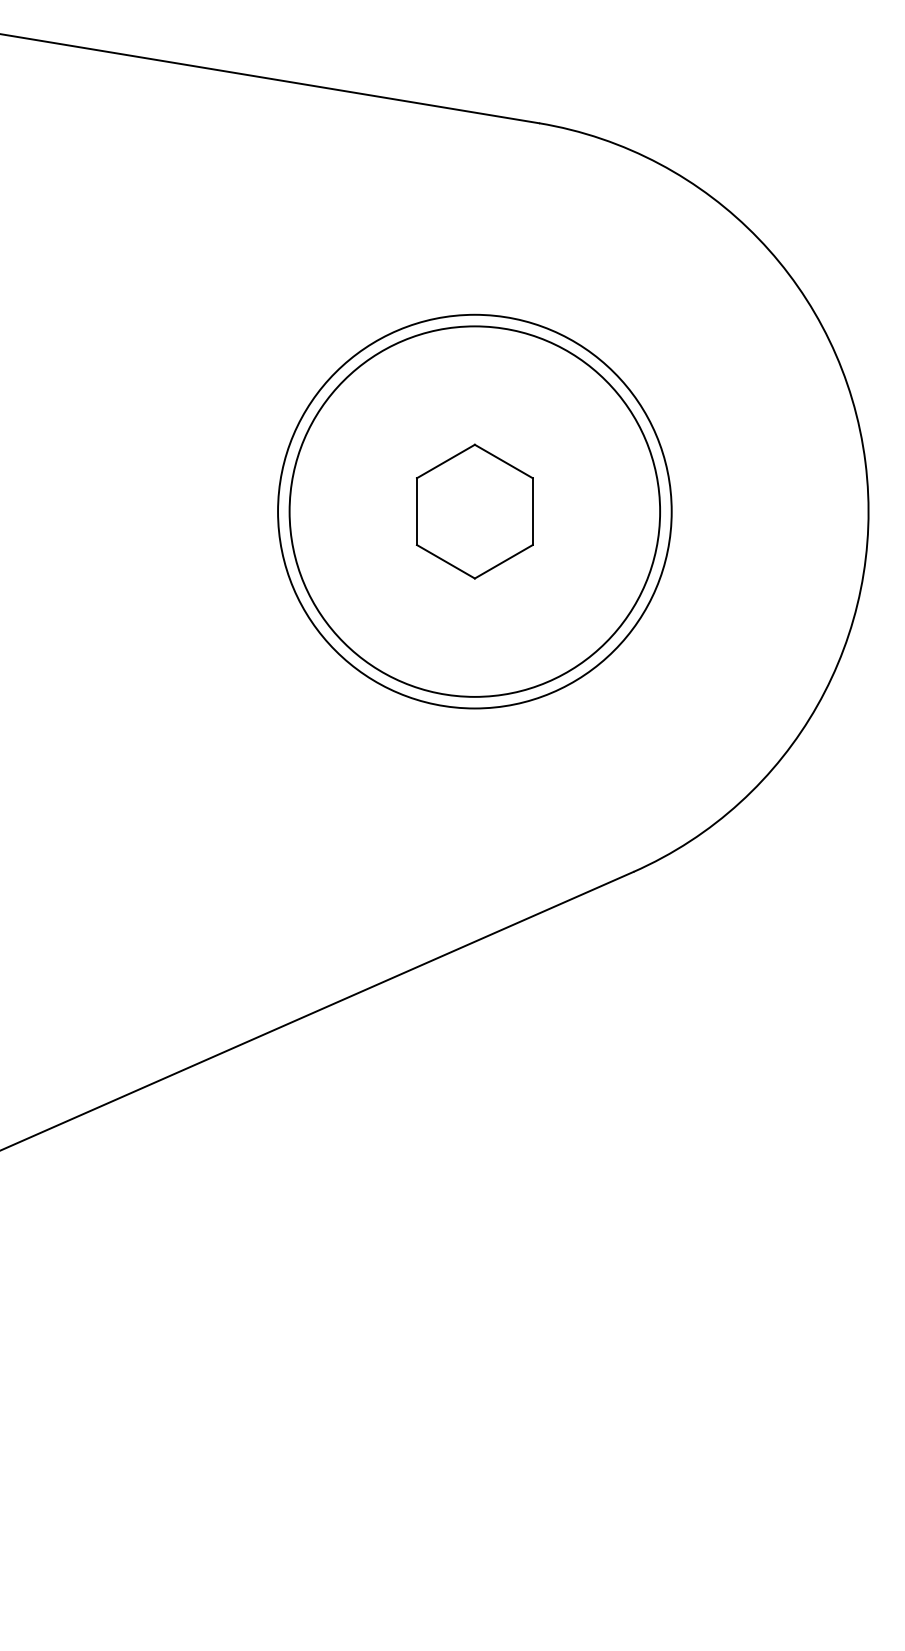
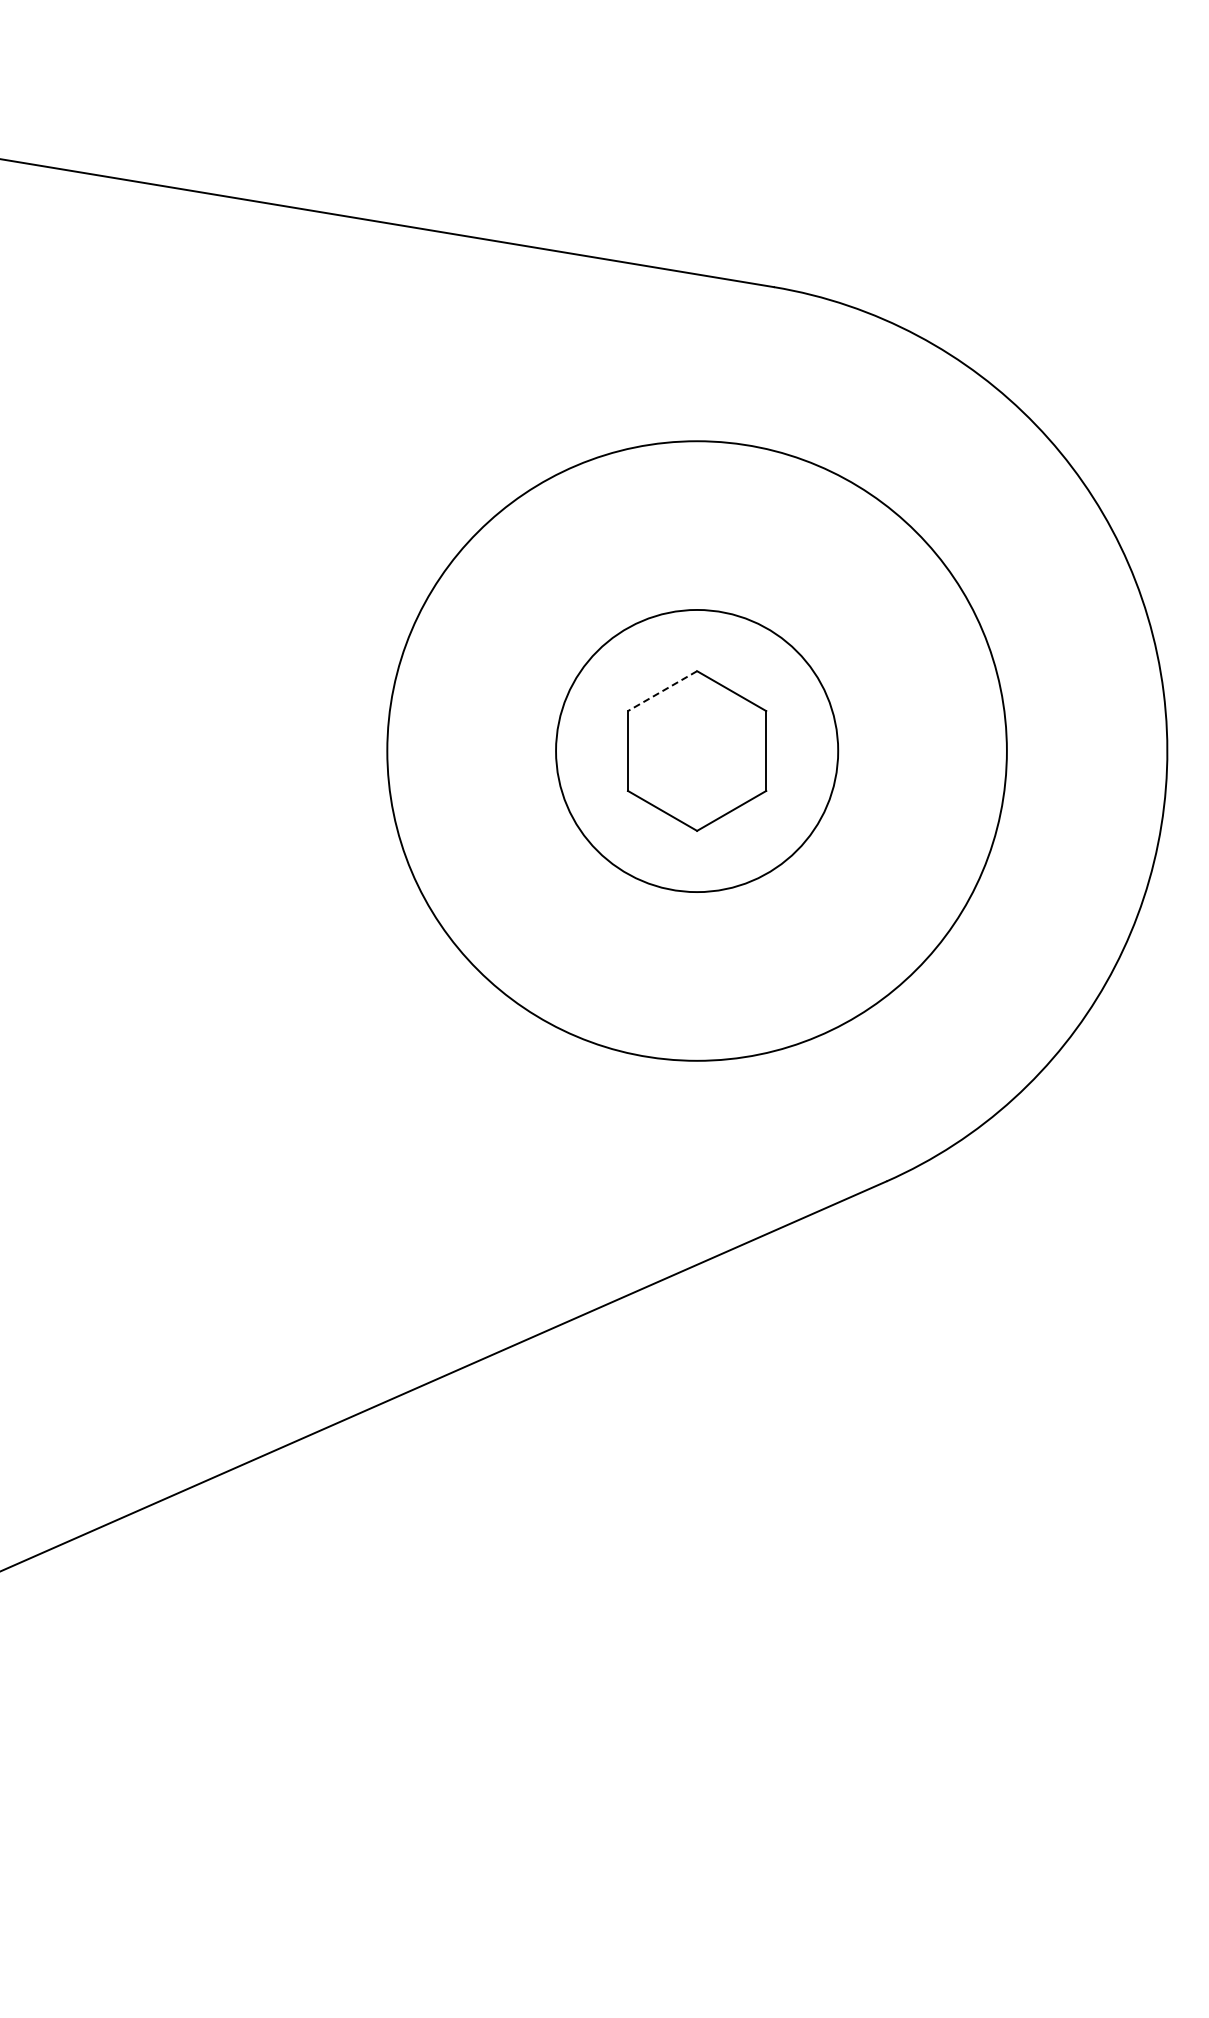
line: (445, 461) -> (662, 691), solid -> dashed
circle: (474, 511) -> (696, 750), size x1.4
circle: (475, 511) -> (697, 750), size x0.6

